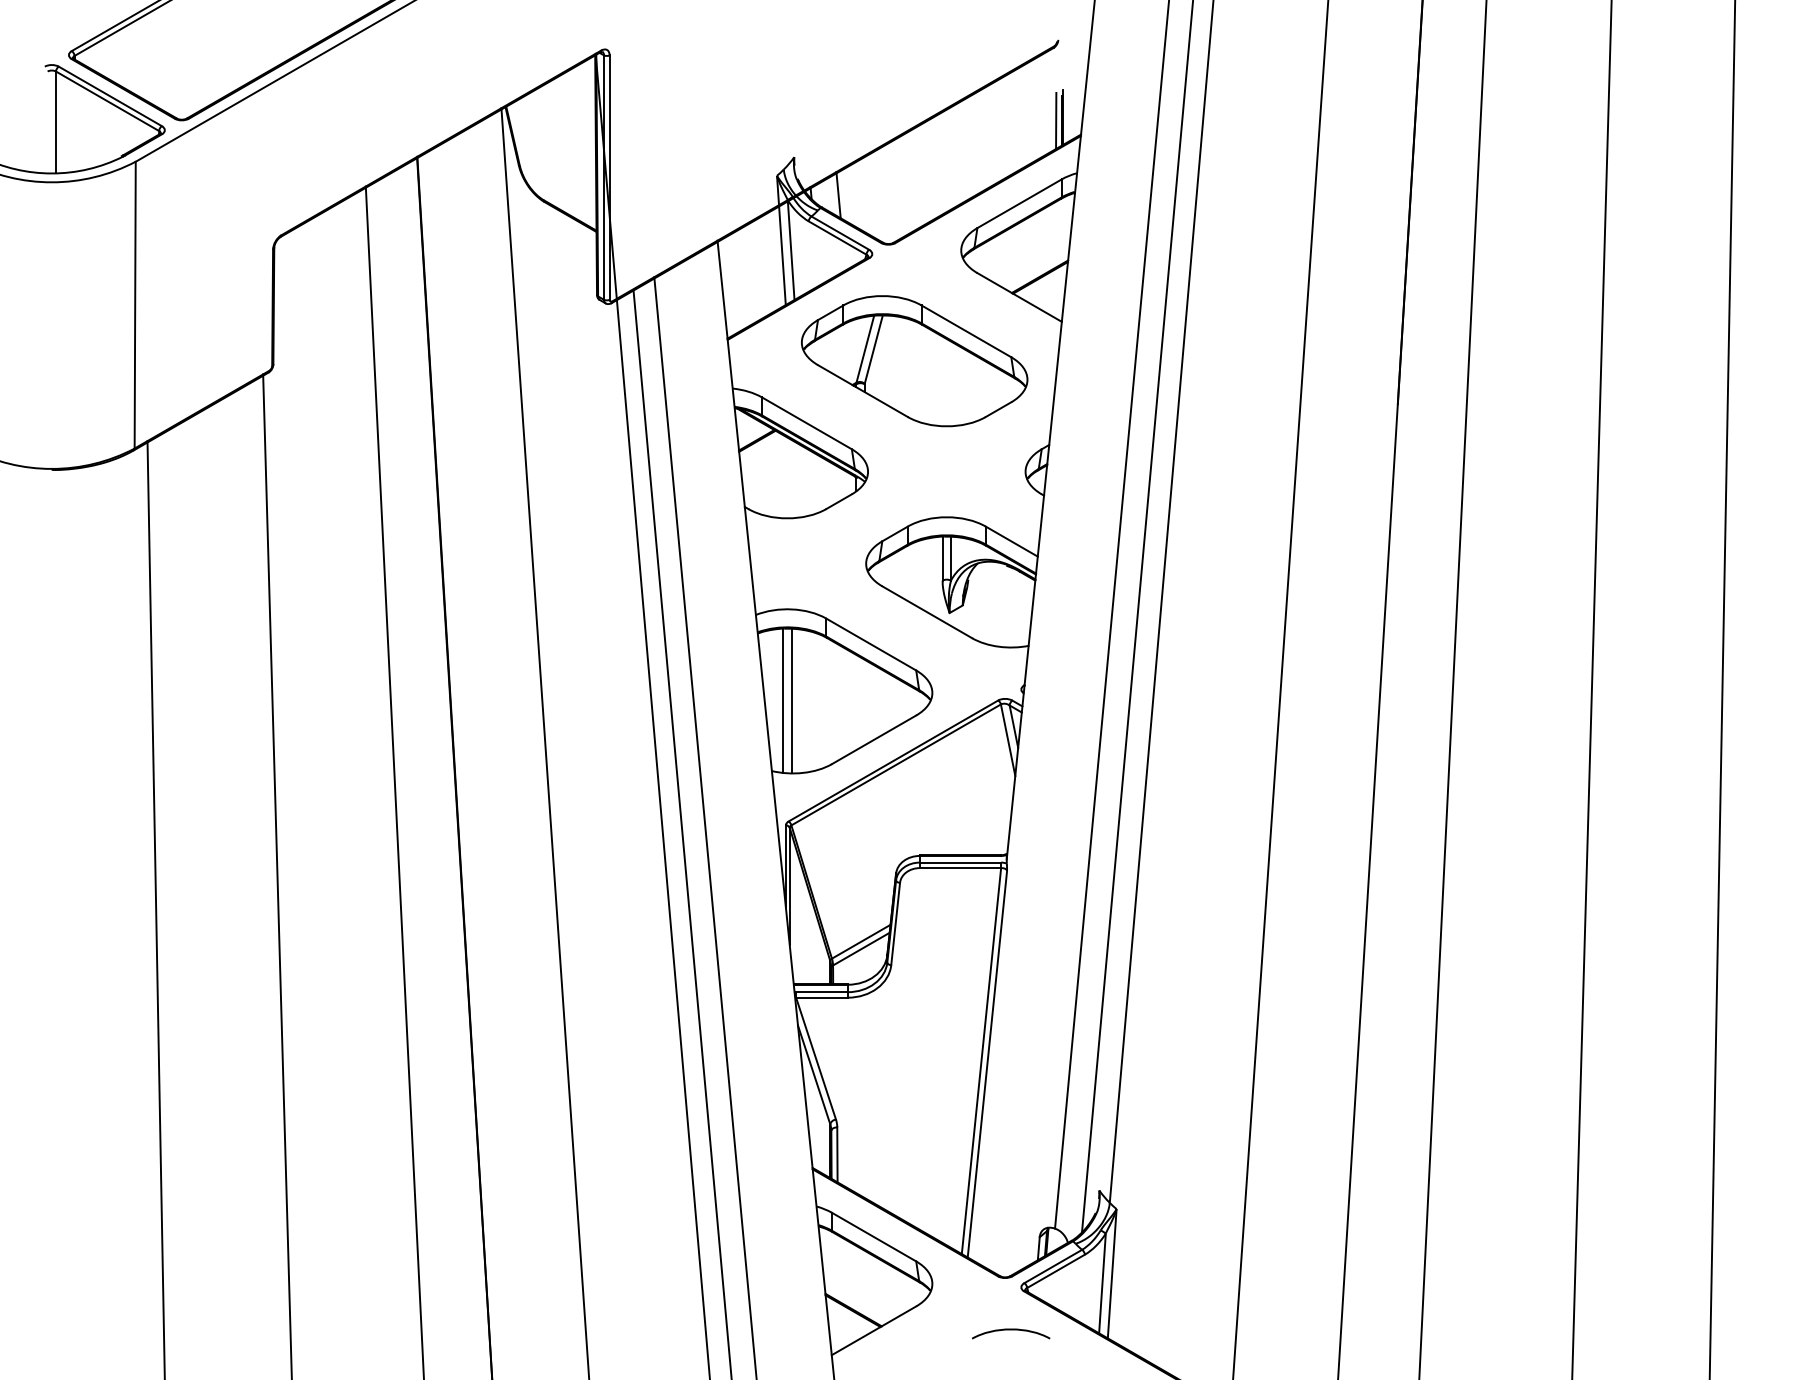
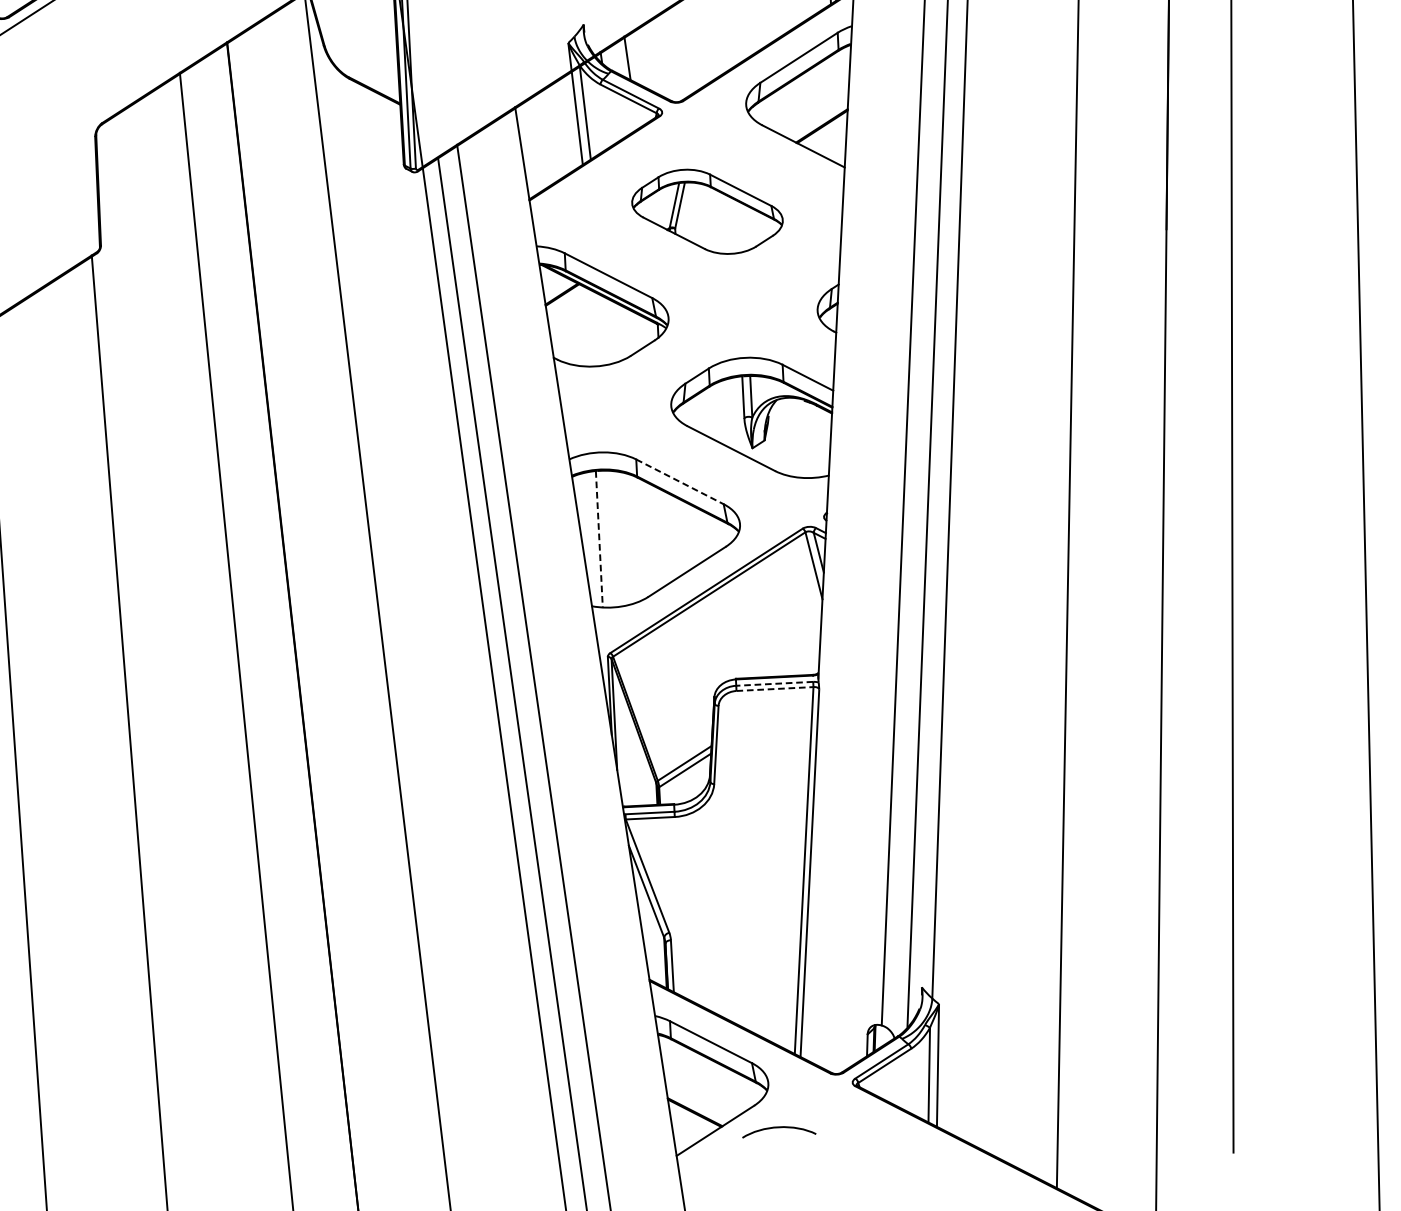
part: (914, 361) -> (707, 212), size x0.7
line: (871, 644) -> (680, 481), solid -> dashed
line: (791, 700) -> (607, 538), removed
line: (783, 701) -> (599, 539), solid -> dashed
line: (960, 862) -> (774, 683), solid -> dashed
line: (960, 868) -> (775, 689), solid -> dashed
curve: (1011, 1330) -> (779, 1128), moved

